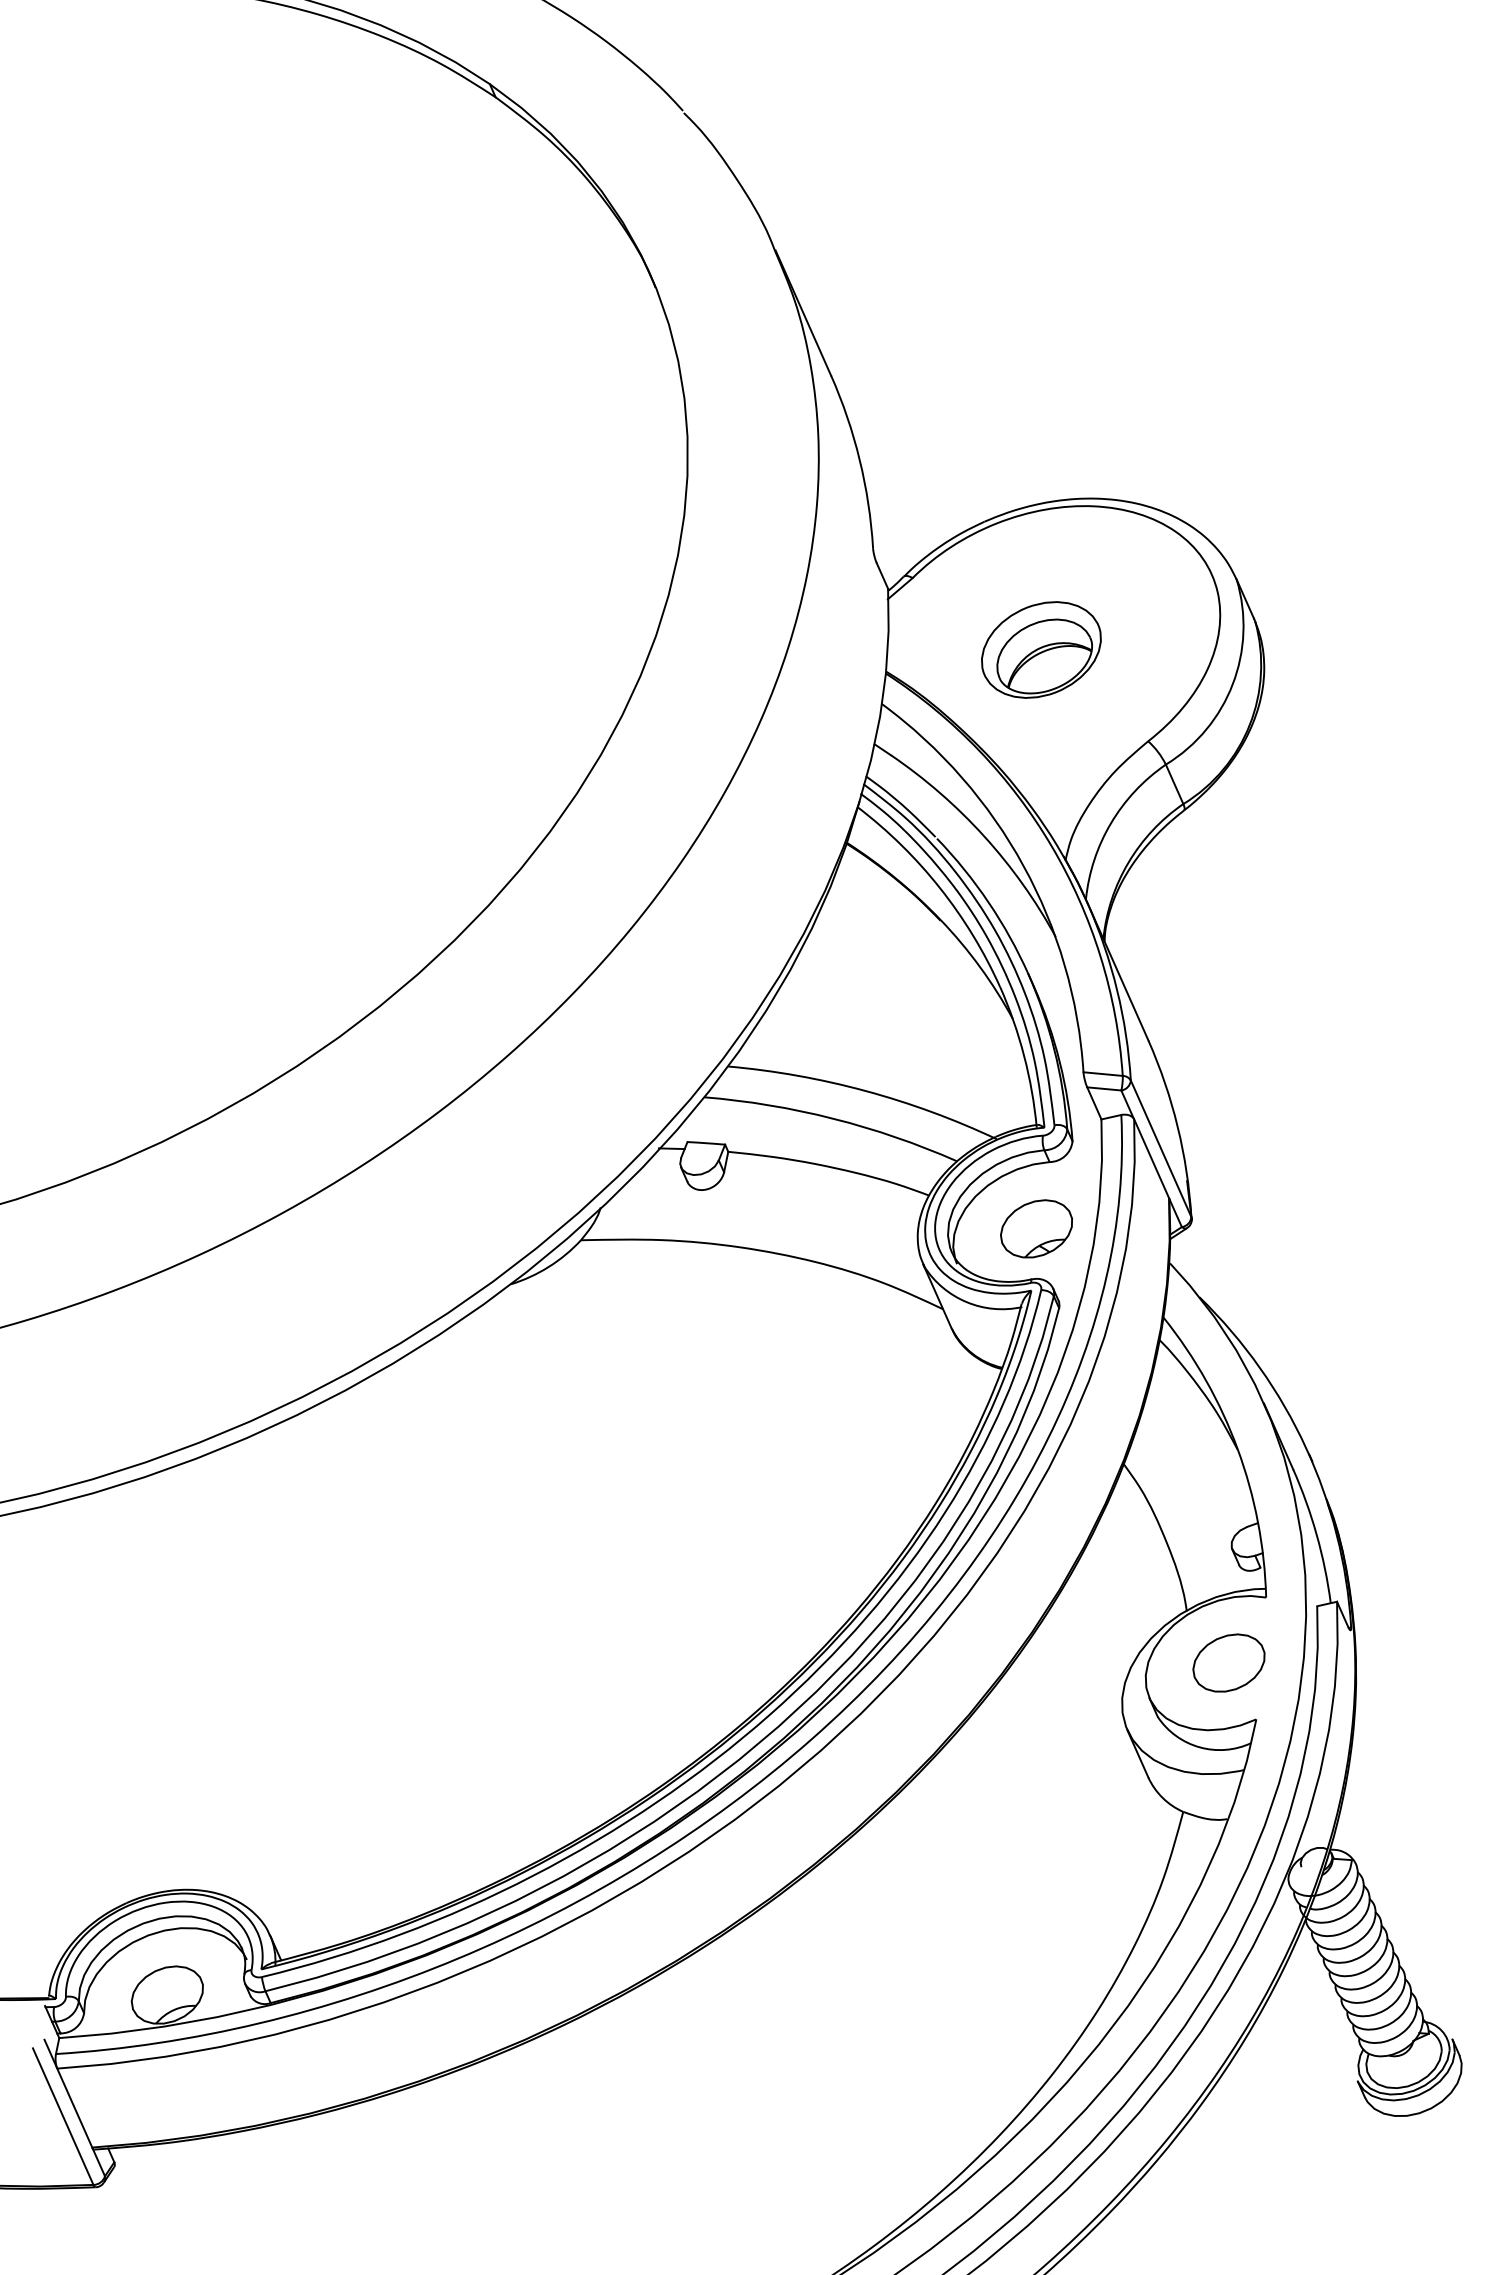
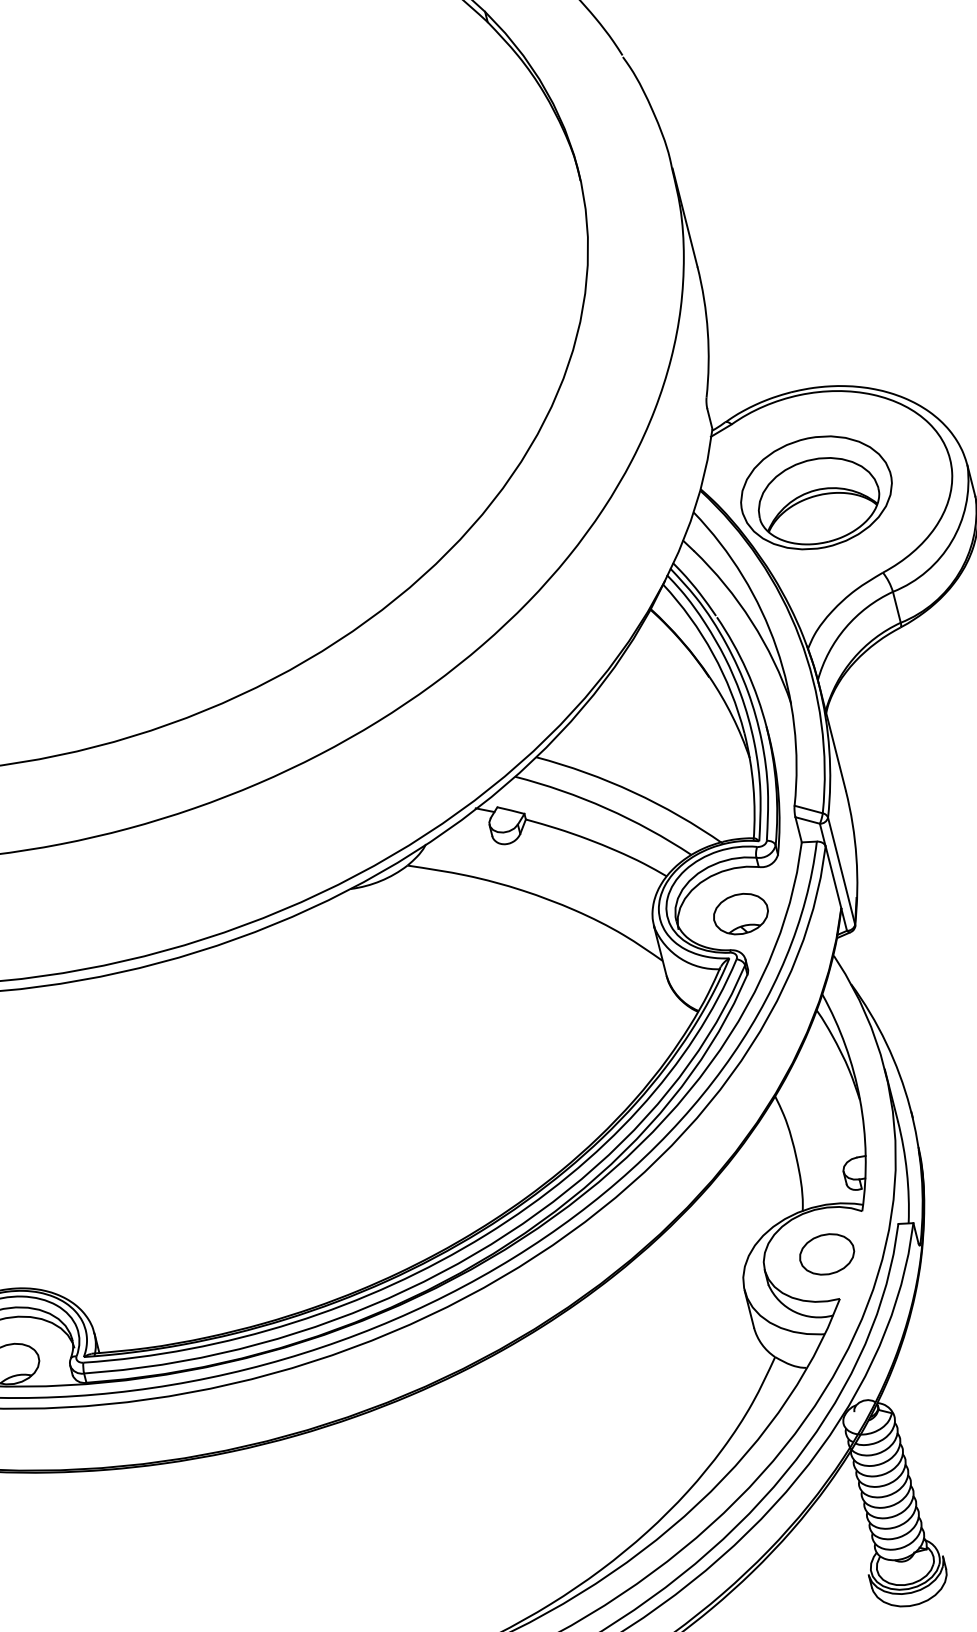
part: (1041, 649) -> (816, 492), size x1.67

